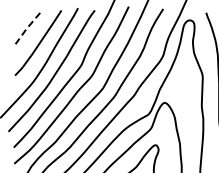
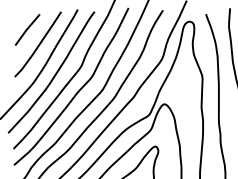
line: (26, 28) -> (26, 29), dashed -> solid

